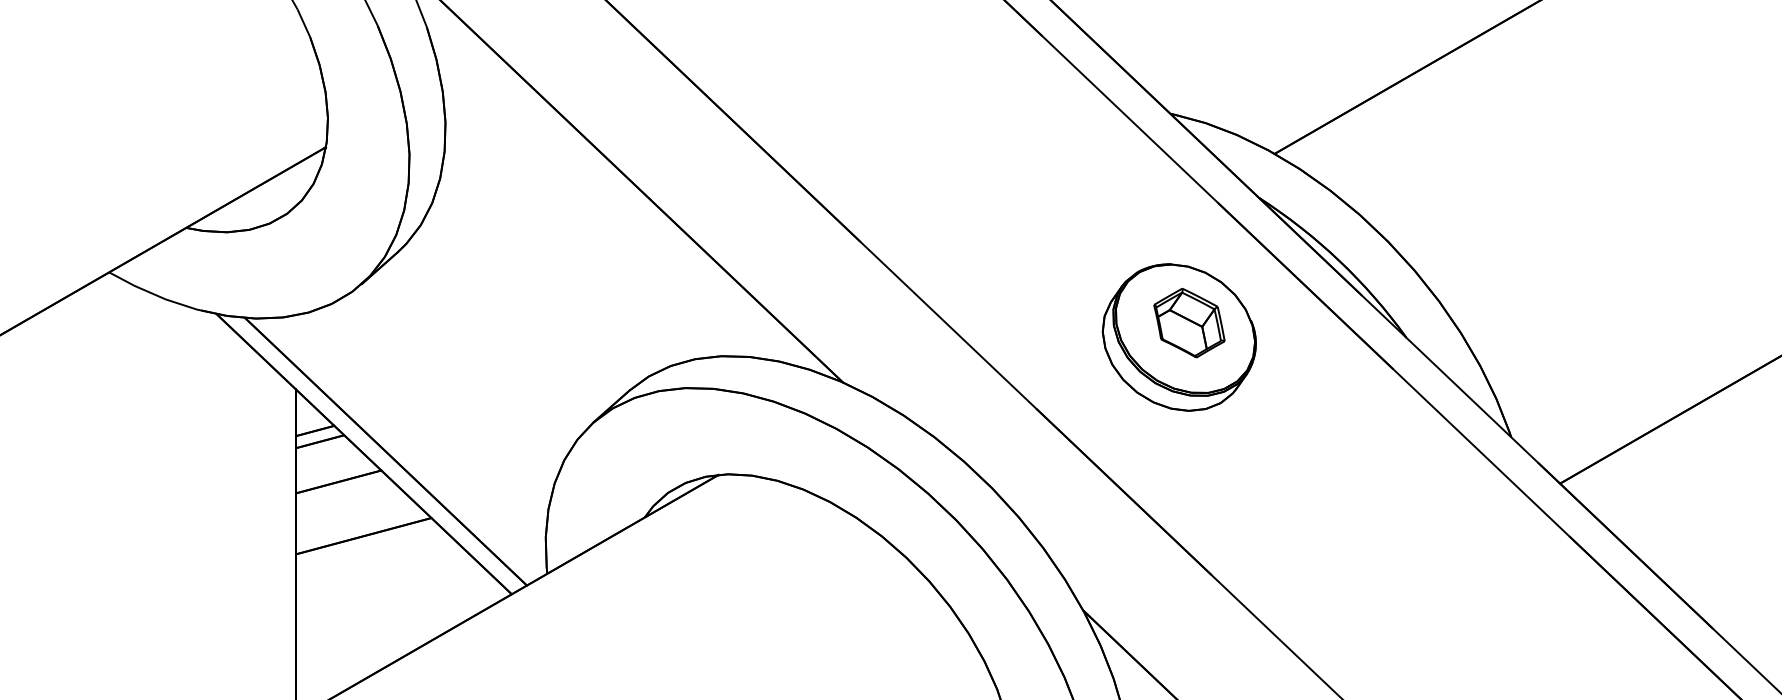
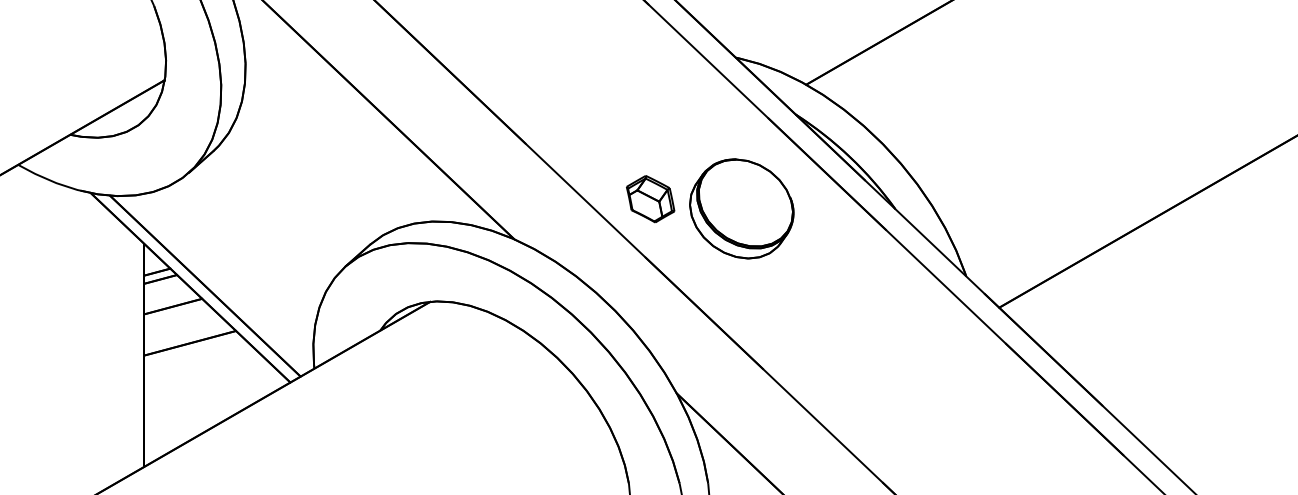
part: (1189, 323) -> (650, 199), moved

